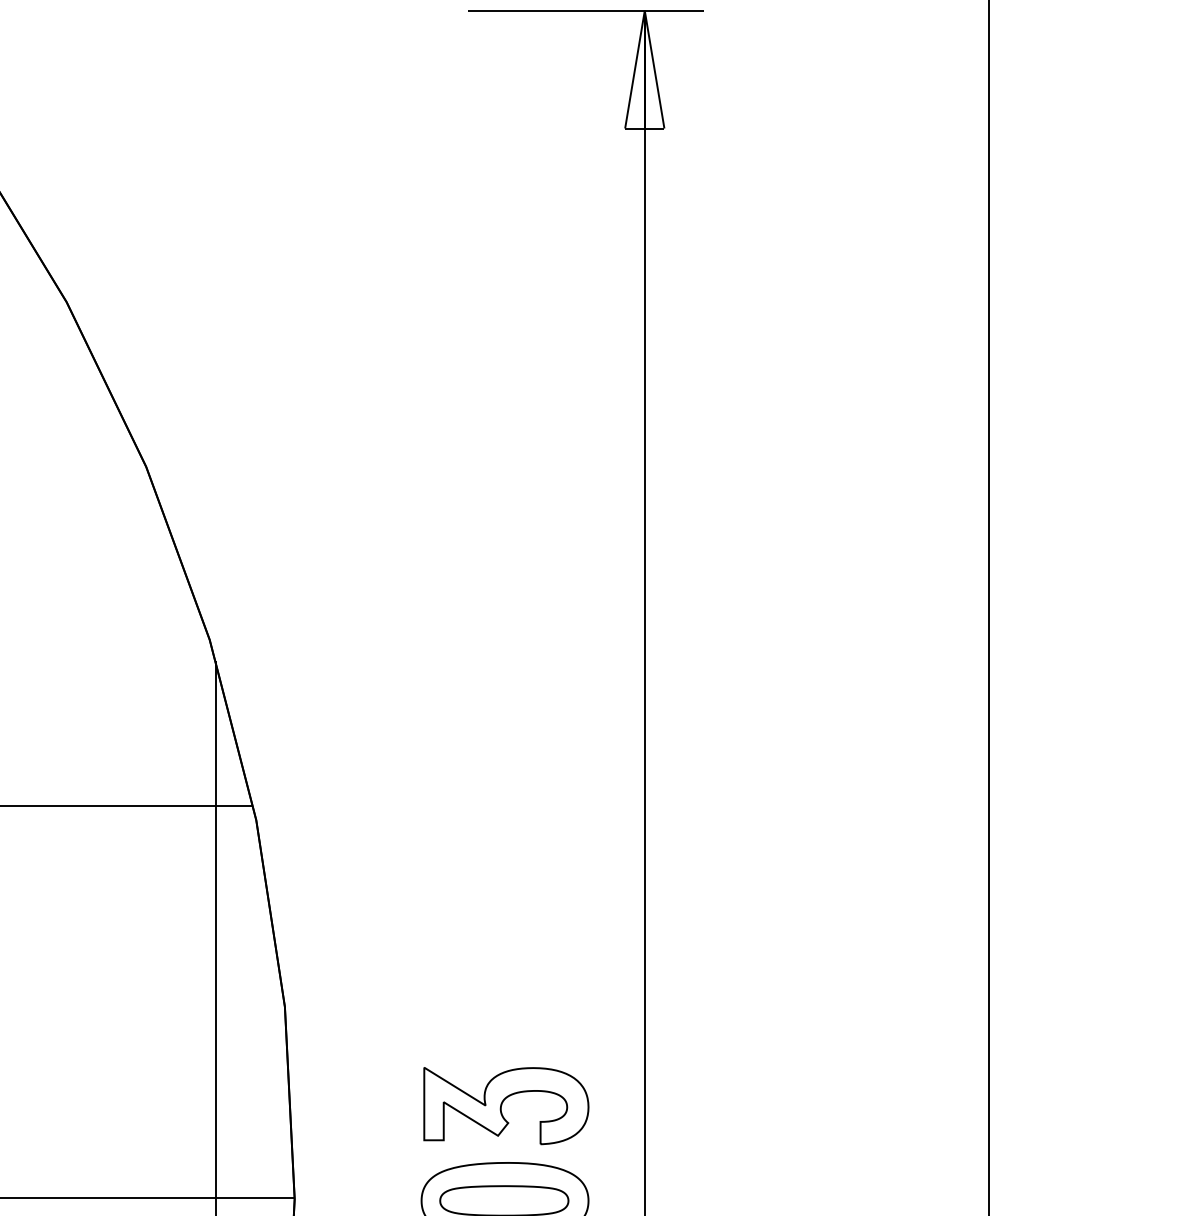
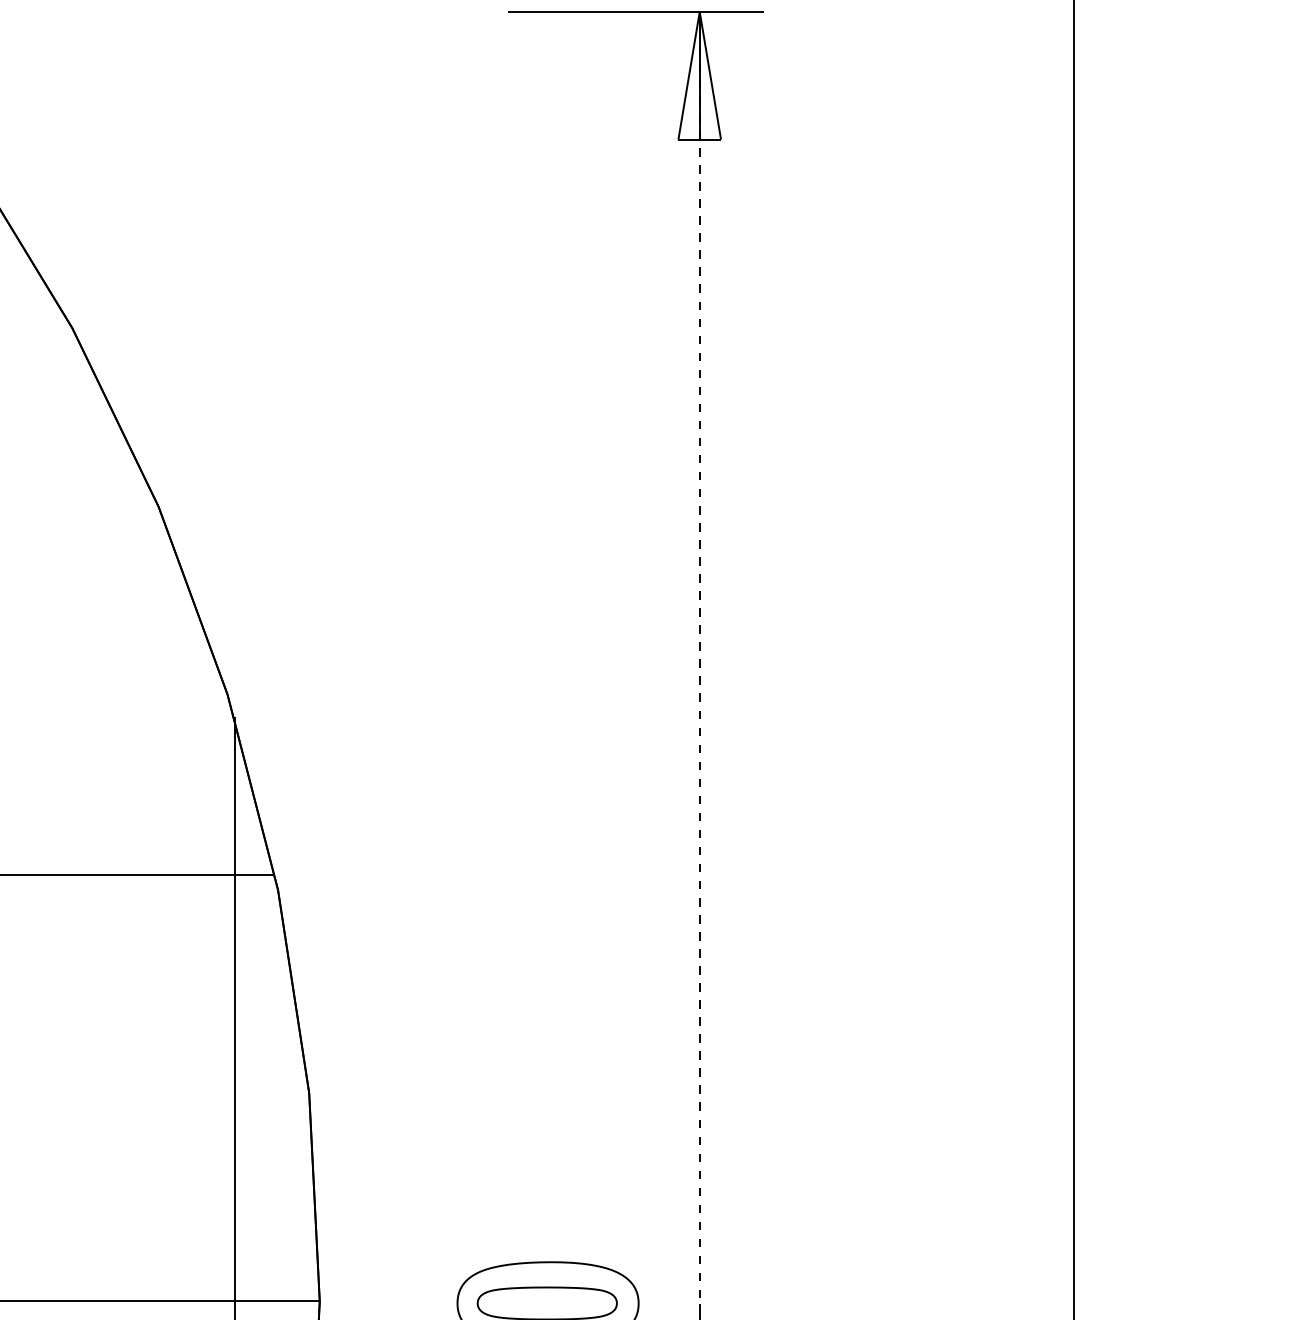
line: (644, 606) -> (699, 658), solid -> dashed
part: (506, 1106) -> (549, 1201), removed

